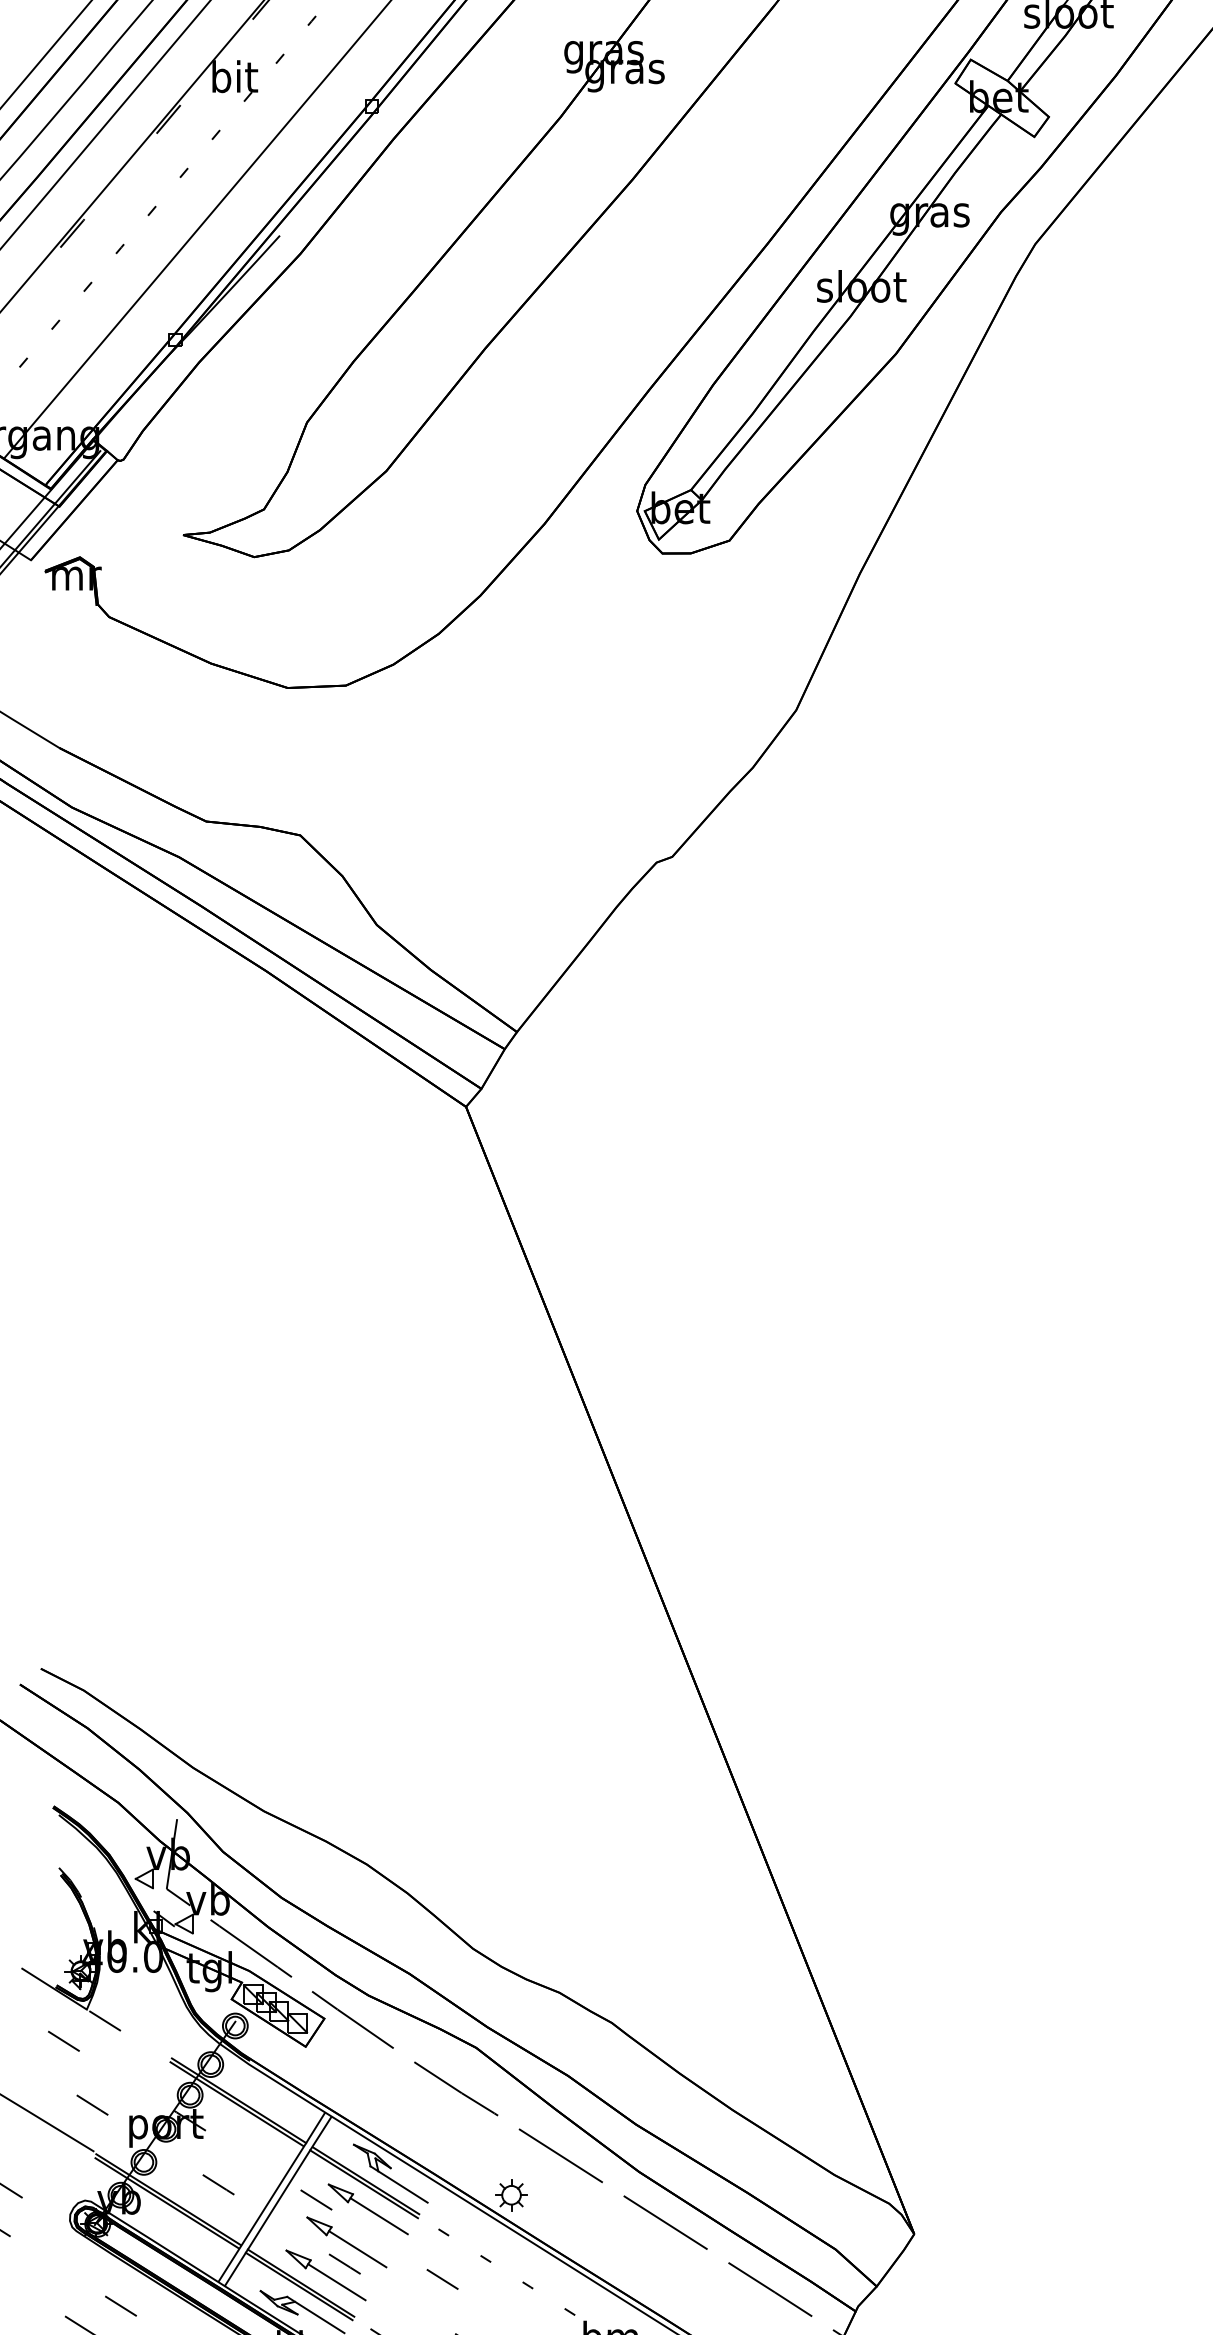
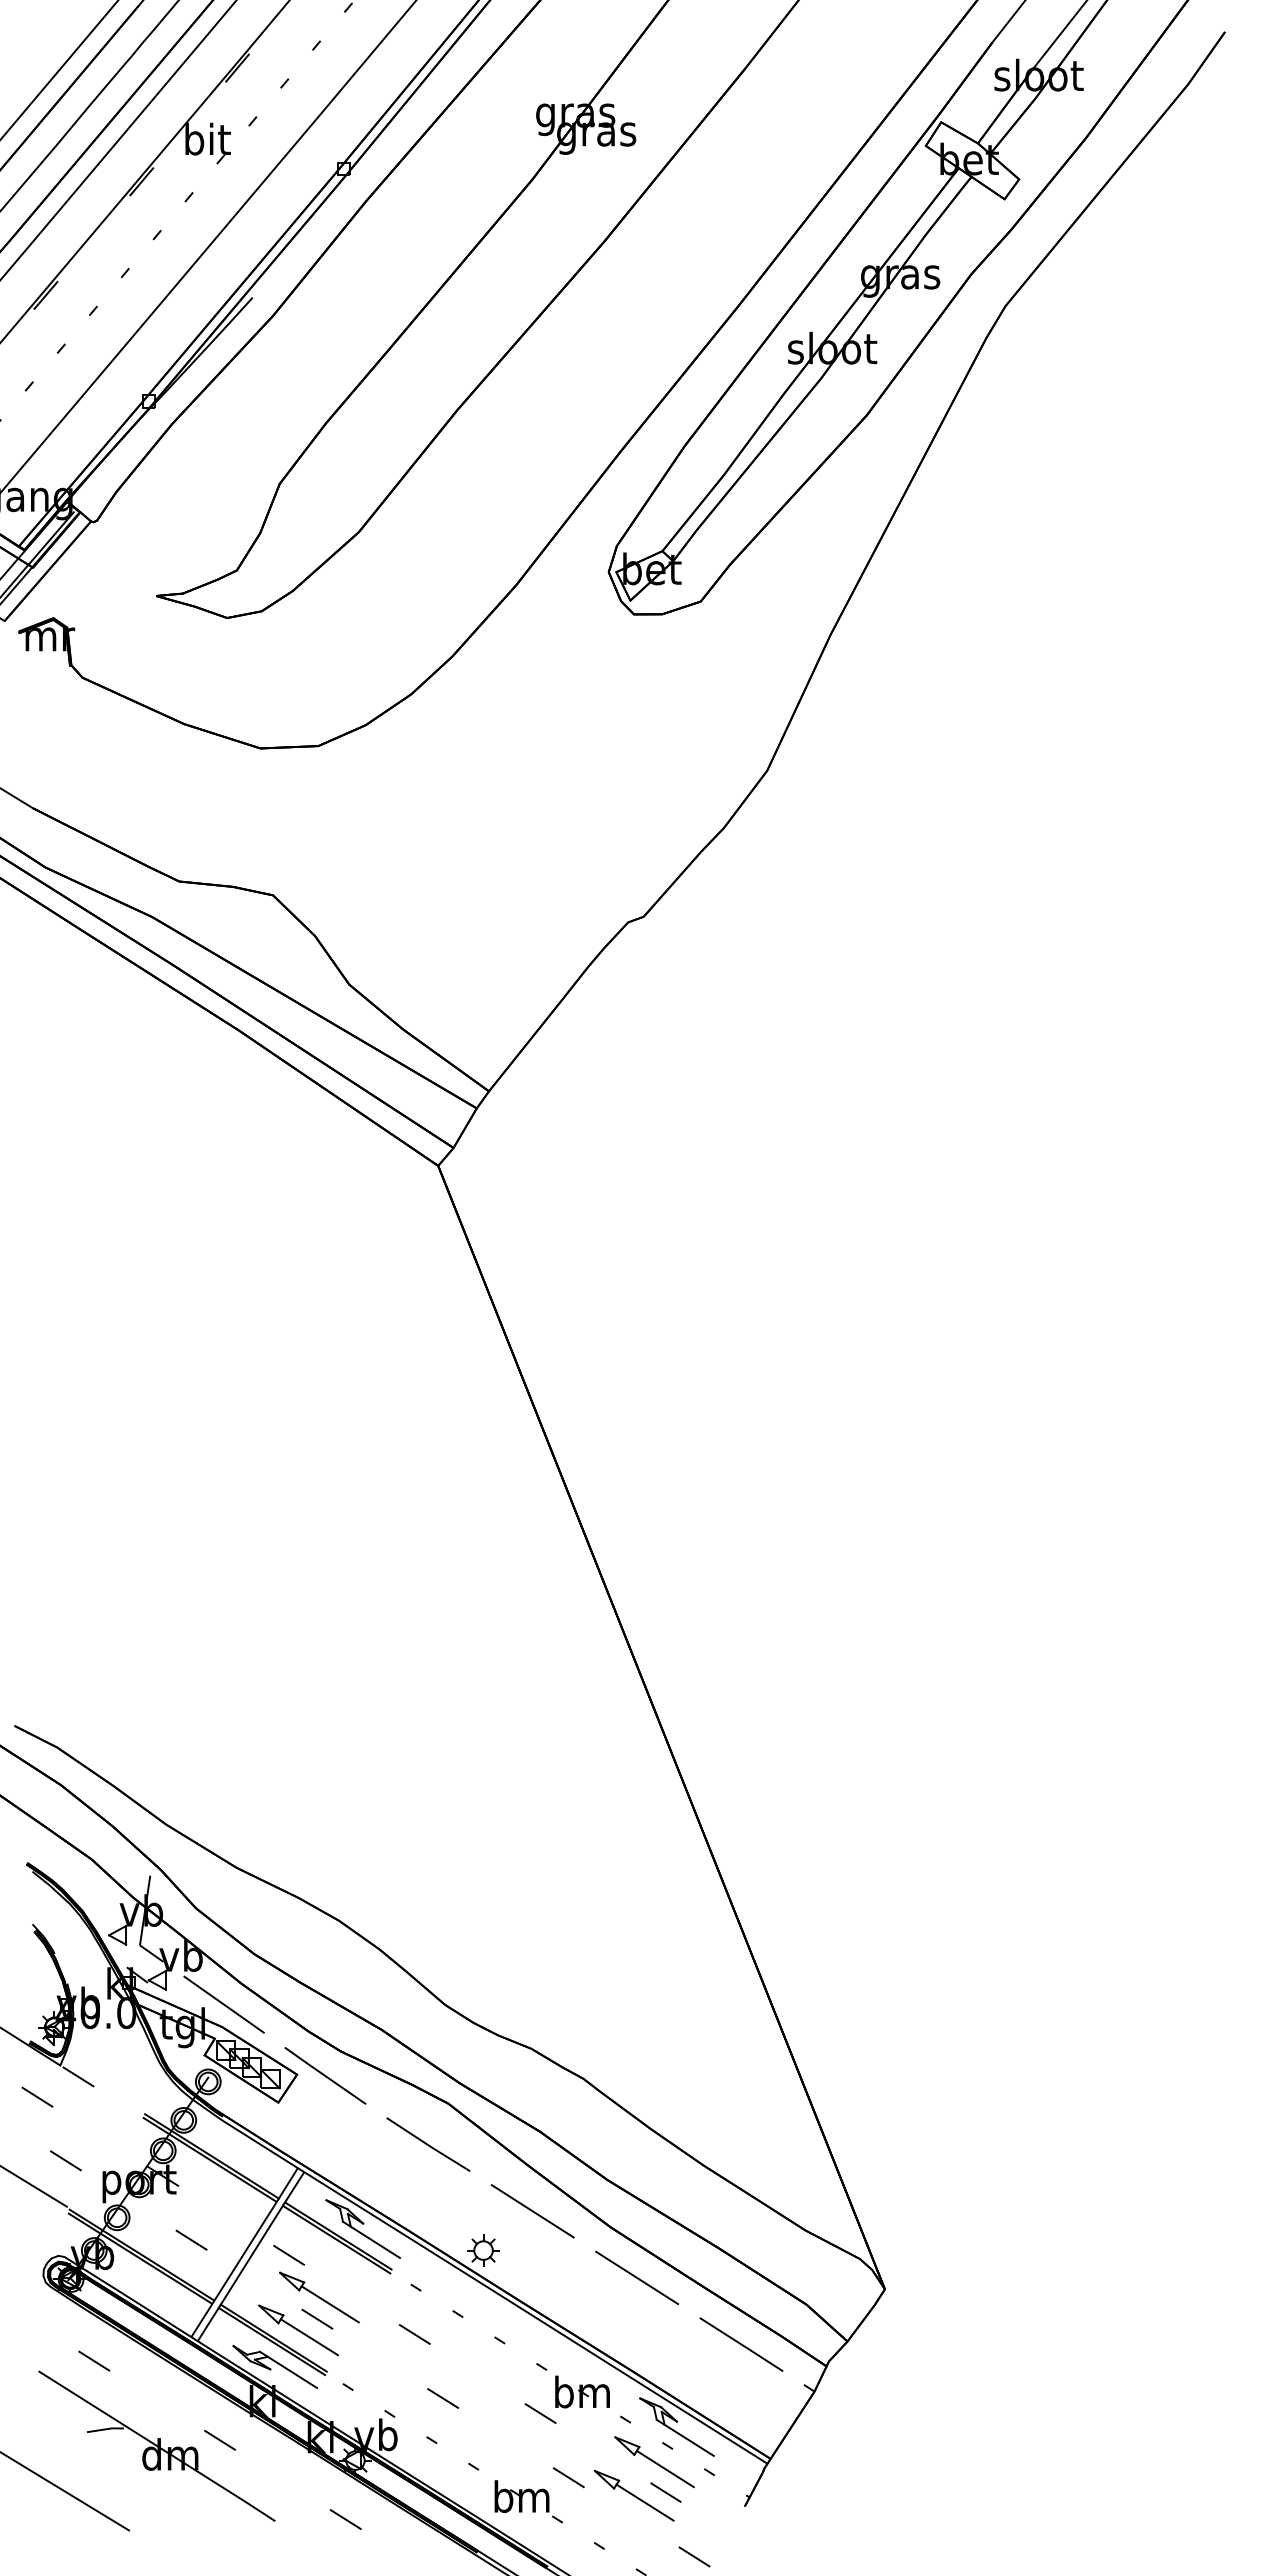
part: (368, 2209) -> (340, 2264), removed

